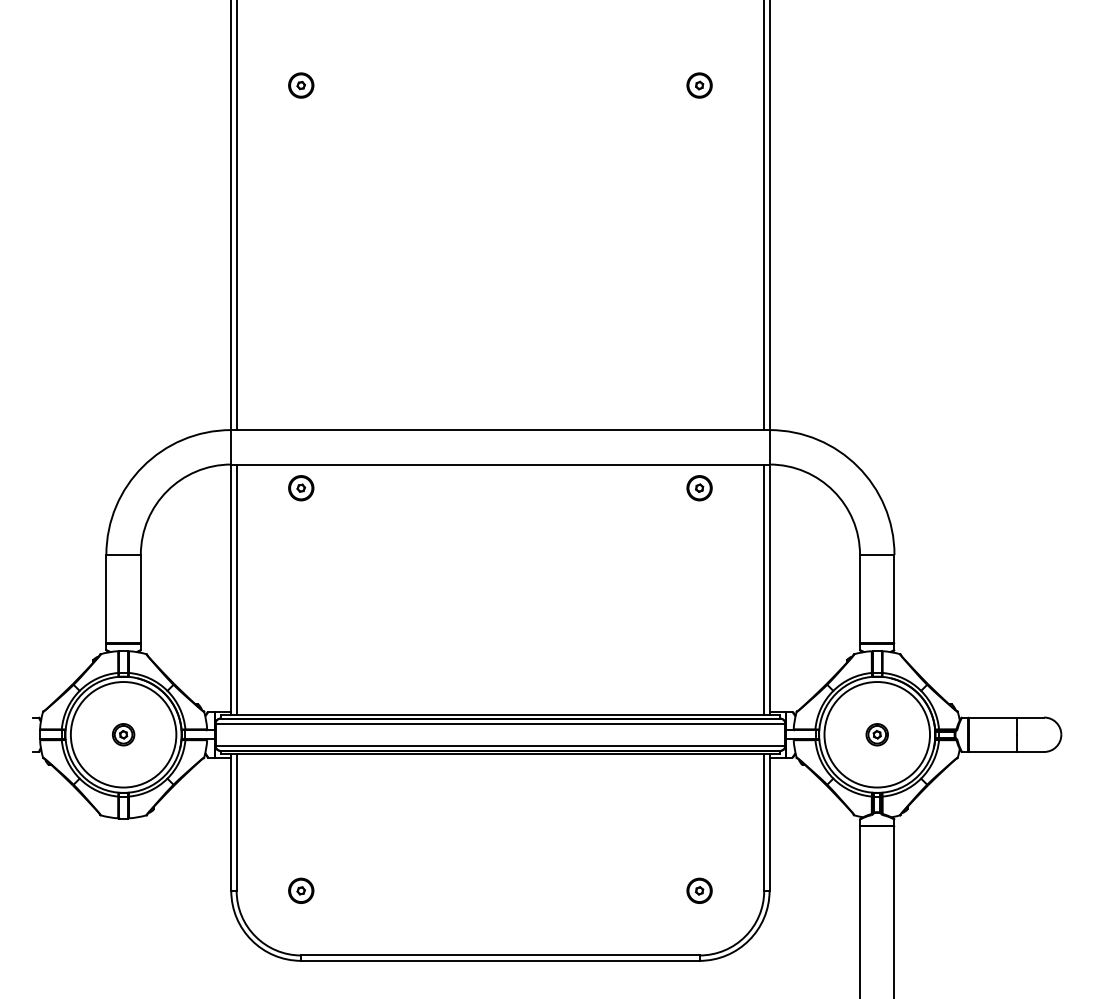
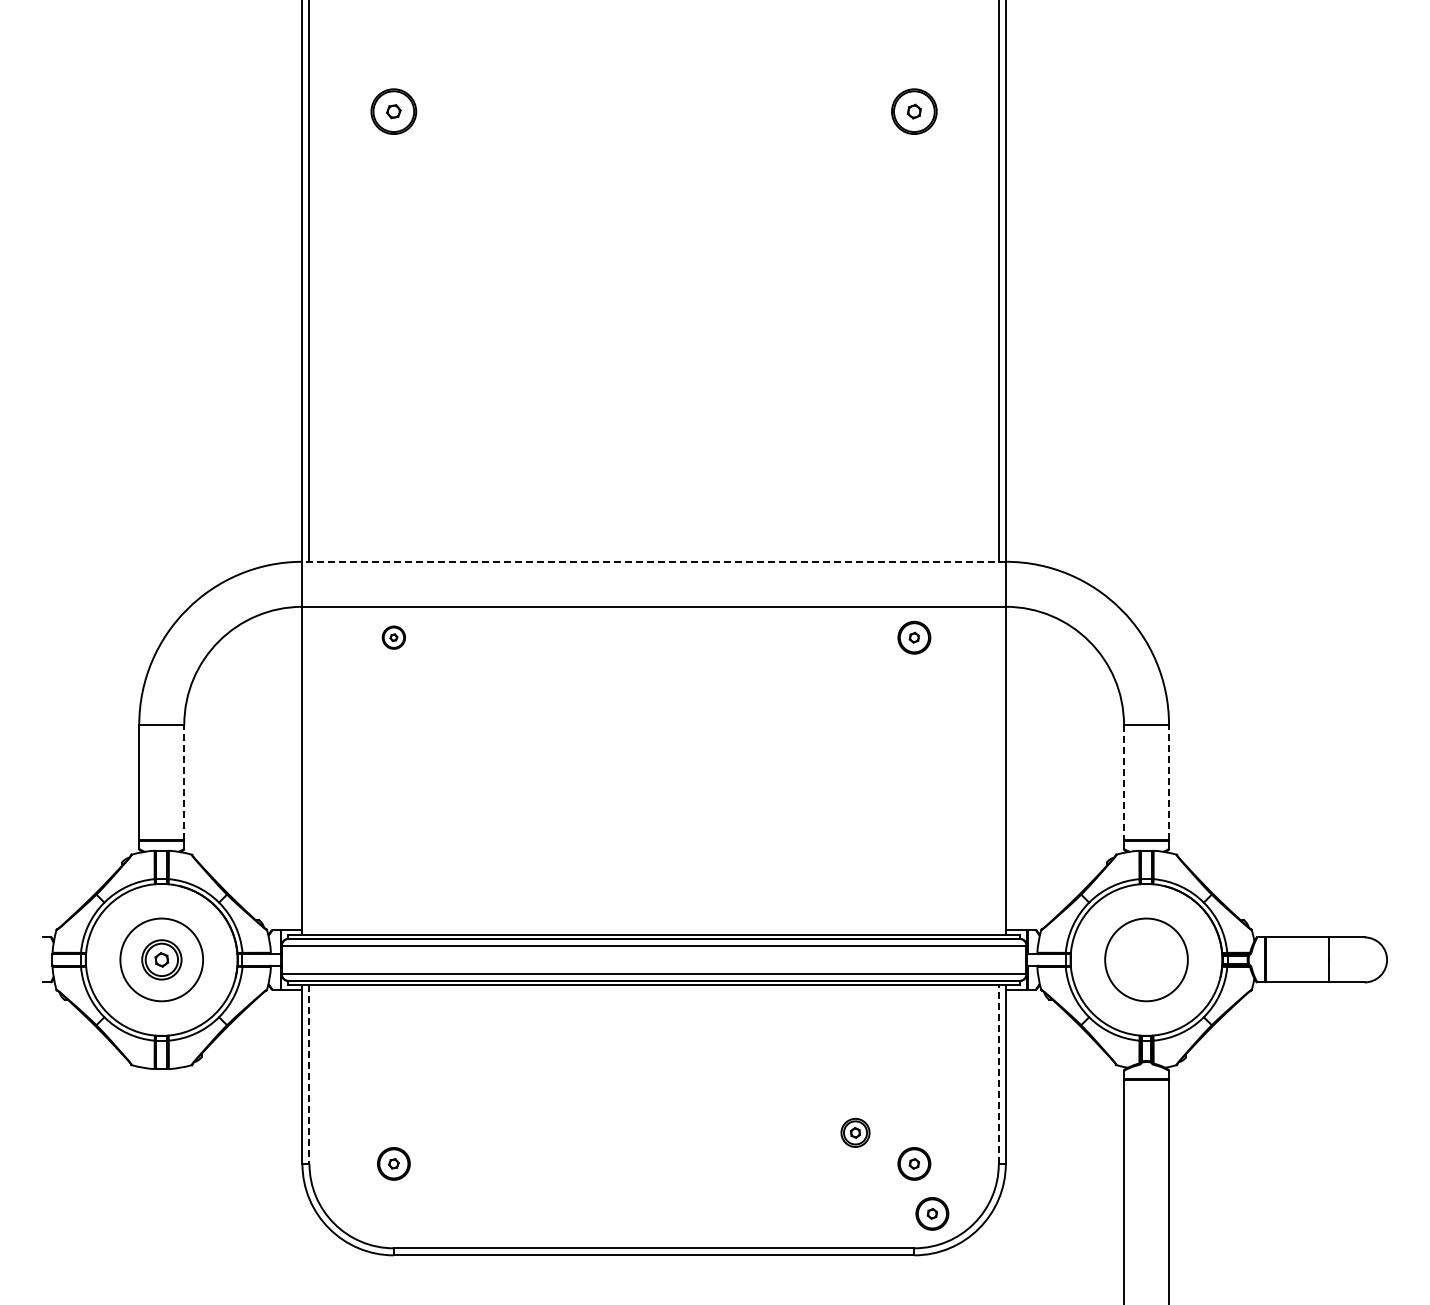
part: (300, 85) -> (393, 111), size x1.4
part: (699, 85) -> (914, 111), size x1.4
line: (500, 429) -> (654, 561), solid -> dashed
part: (300, 488) -> (393, 637), size x0.7
line: (236, 589) -> (309, 770), removed
line: (763, 589) -> (998, 770), removed
line: (141, 598) -> (184, 782), solid -> dashed
line: (860, 598) -> (1124, 782), solid -> dashed
line: (894, 598) -> (1169, 782), solid -> dashed
circle: (123, 734) -> (161, 959), size x0.6
part: (123, 734) -> (161, 959), size x1.4
circle: (877, 734) -> (1146, 959), size x0.6
part: (877, 734) -> (855, 1132), moved
line: (763, 822) -> (998, 1074), solid -> dashed
line: (236, 823) -> (309, 1075), solid -> dashed
part: (713, 928) -> (932, 1213), added

